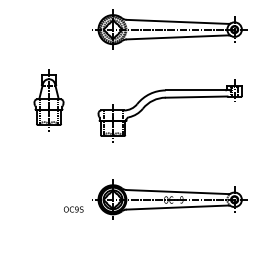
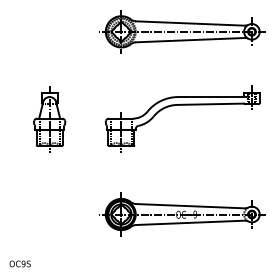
part: (48, 100) -> (49, 119), moved
text: (73, 209) -> (19, 263), moved

